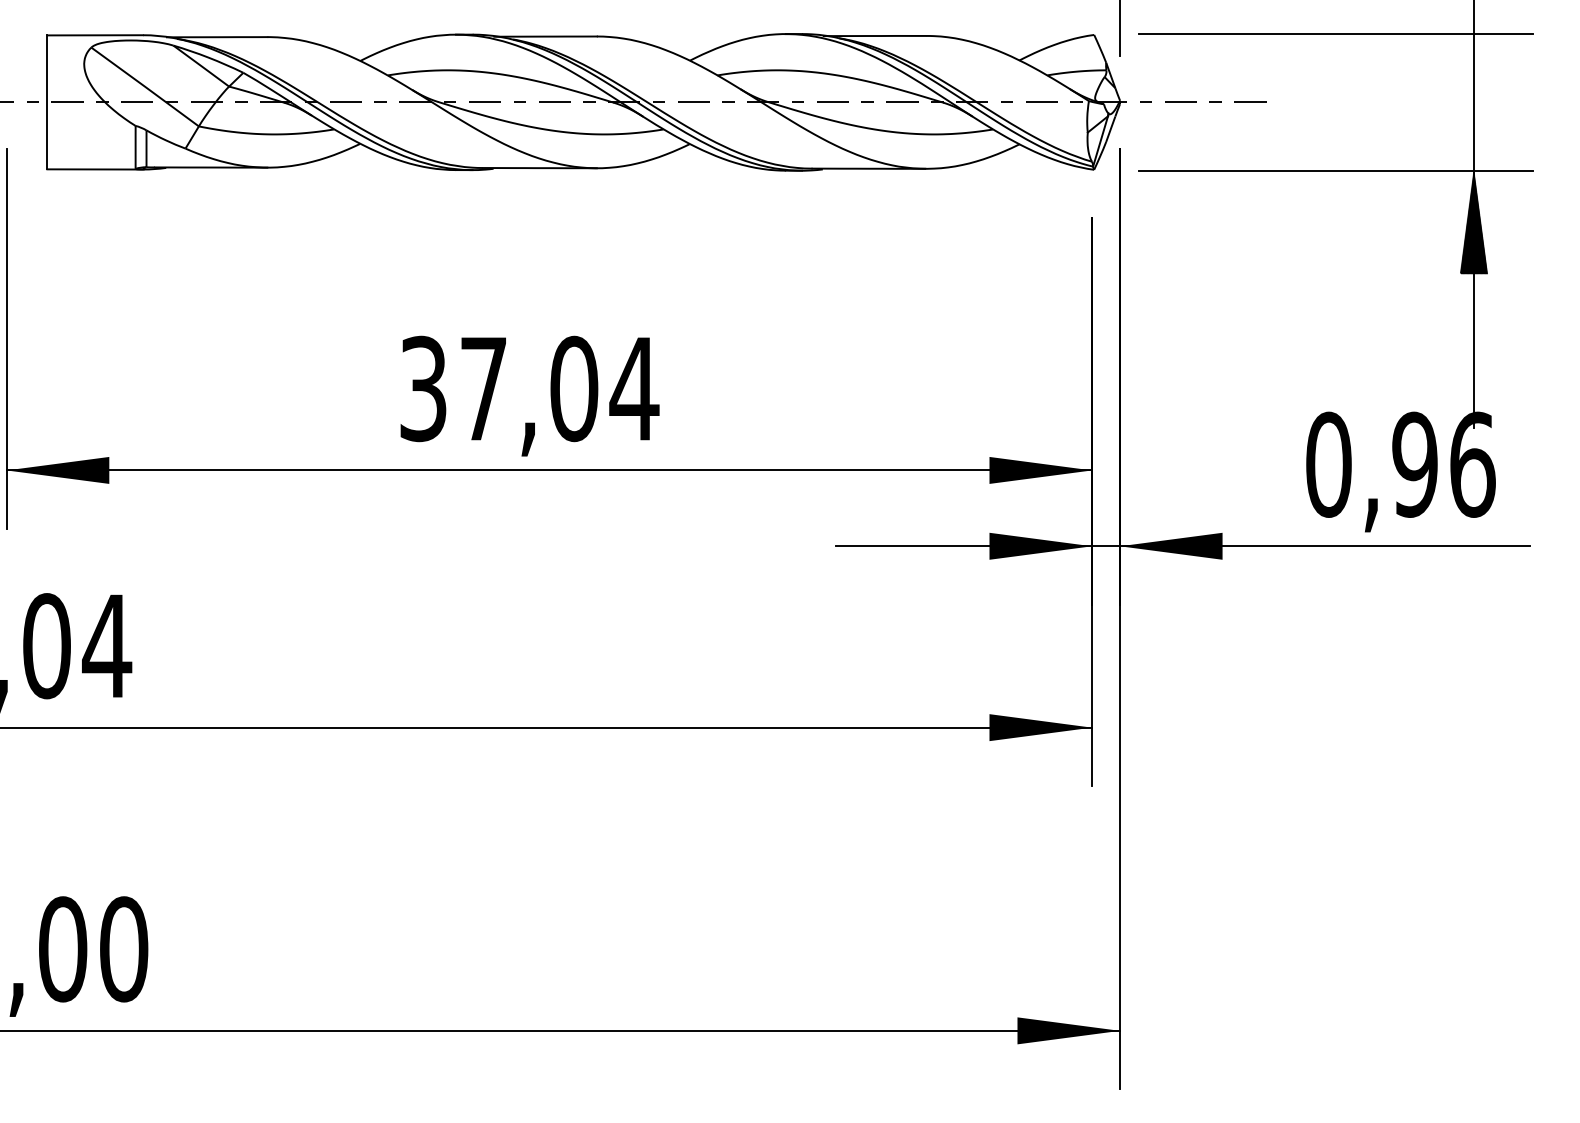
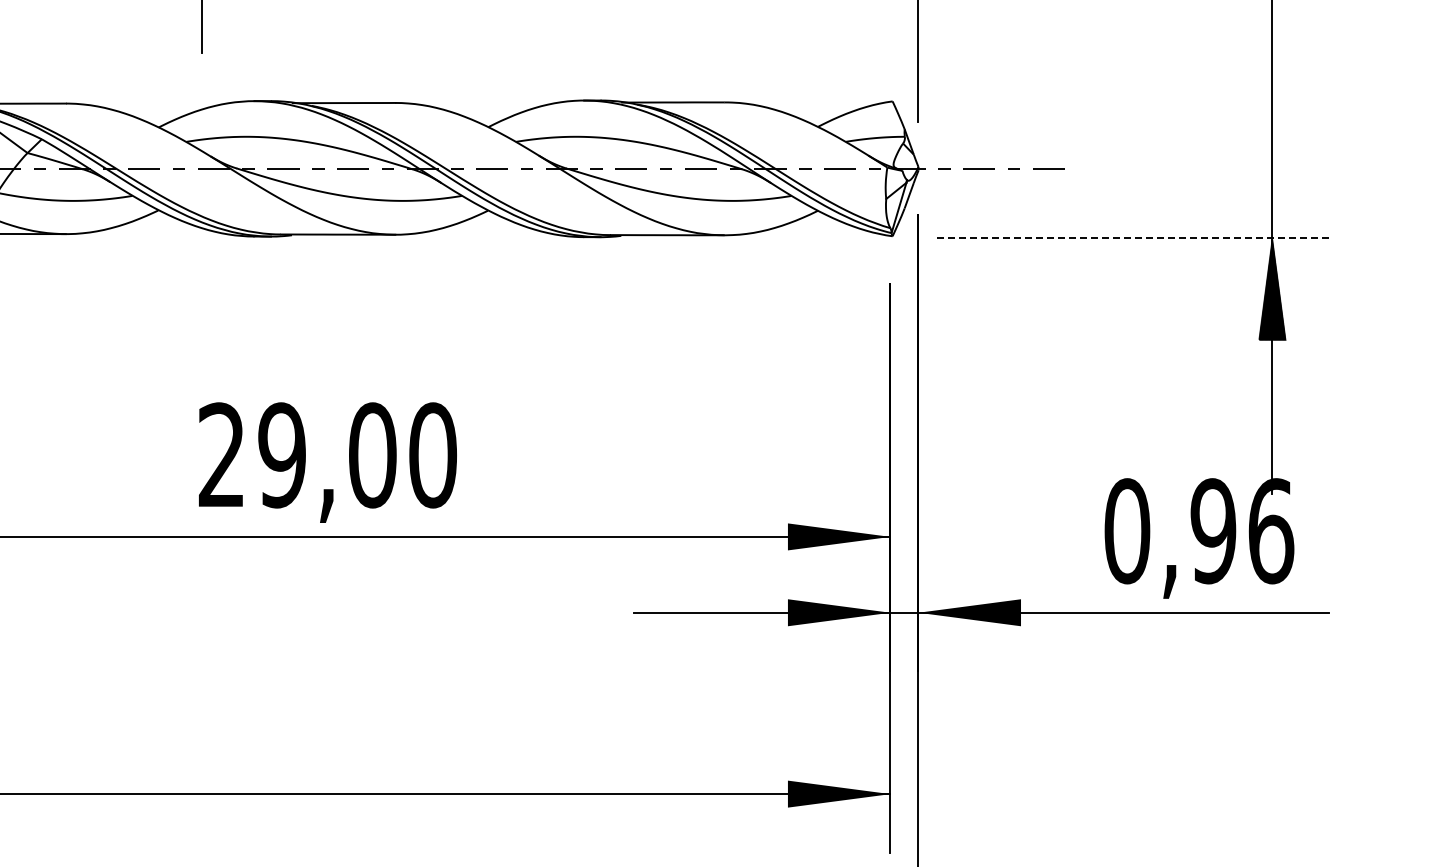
line: (1335, 33) -> (1133, 99), removed
line: (1336, 171) -> (1134, 237), solid -> dashed
text: (529, 388) -> (327, 454), 37,04 -> 29,00

